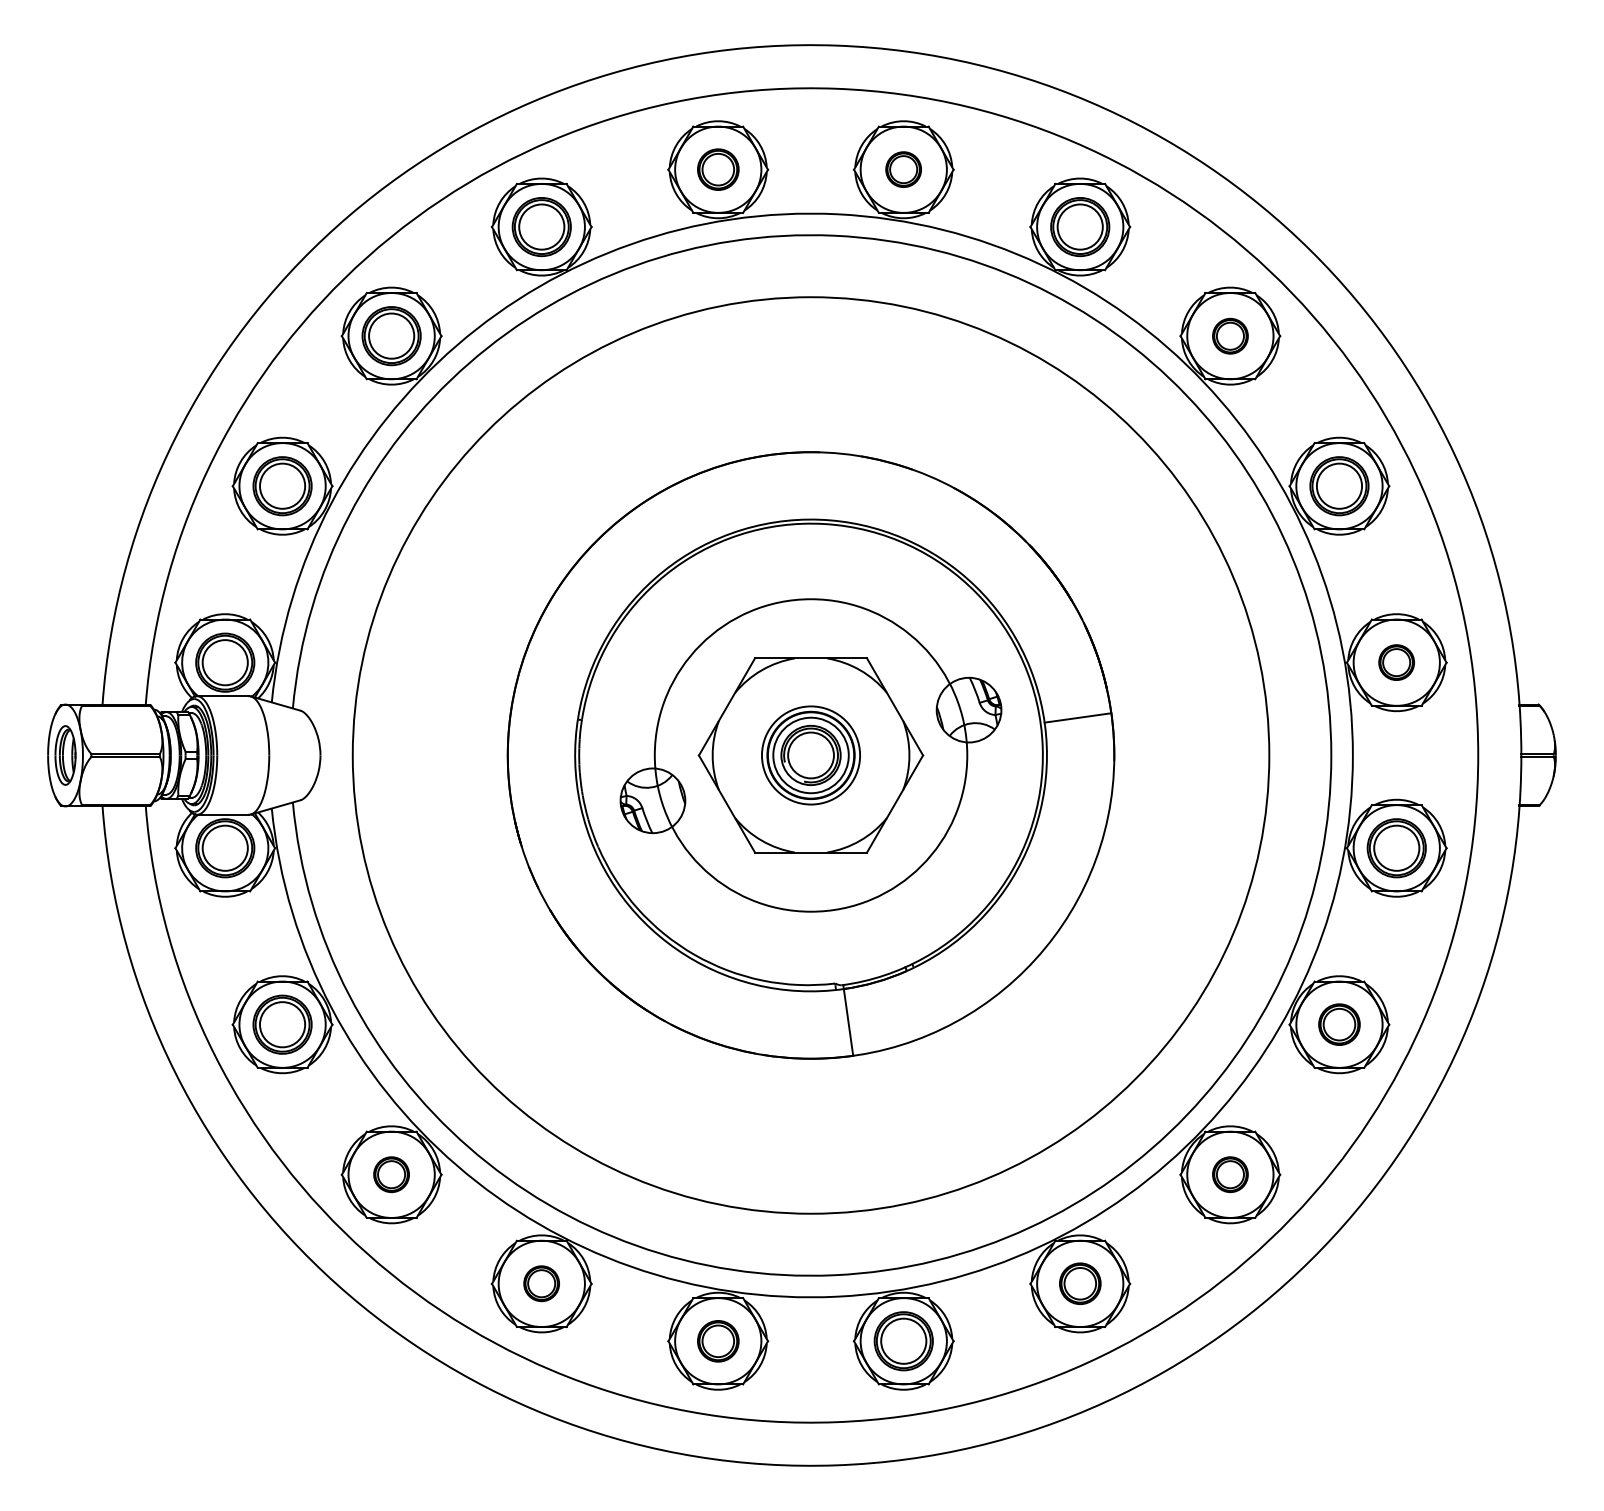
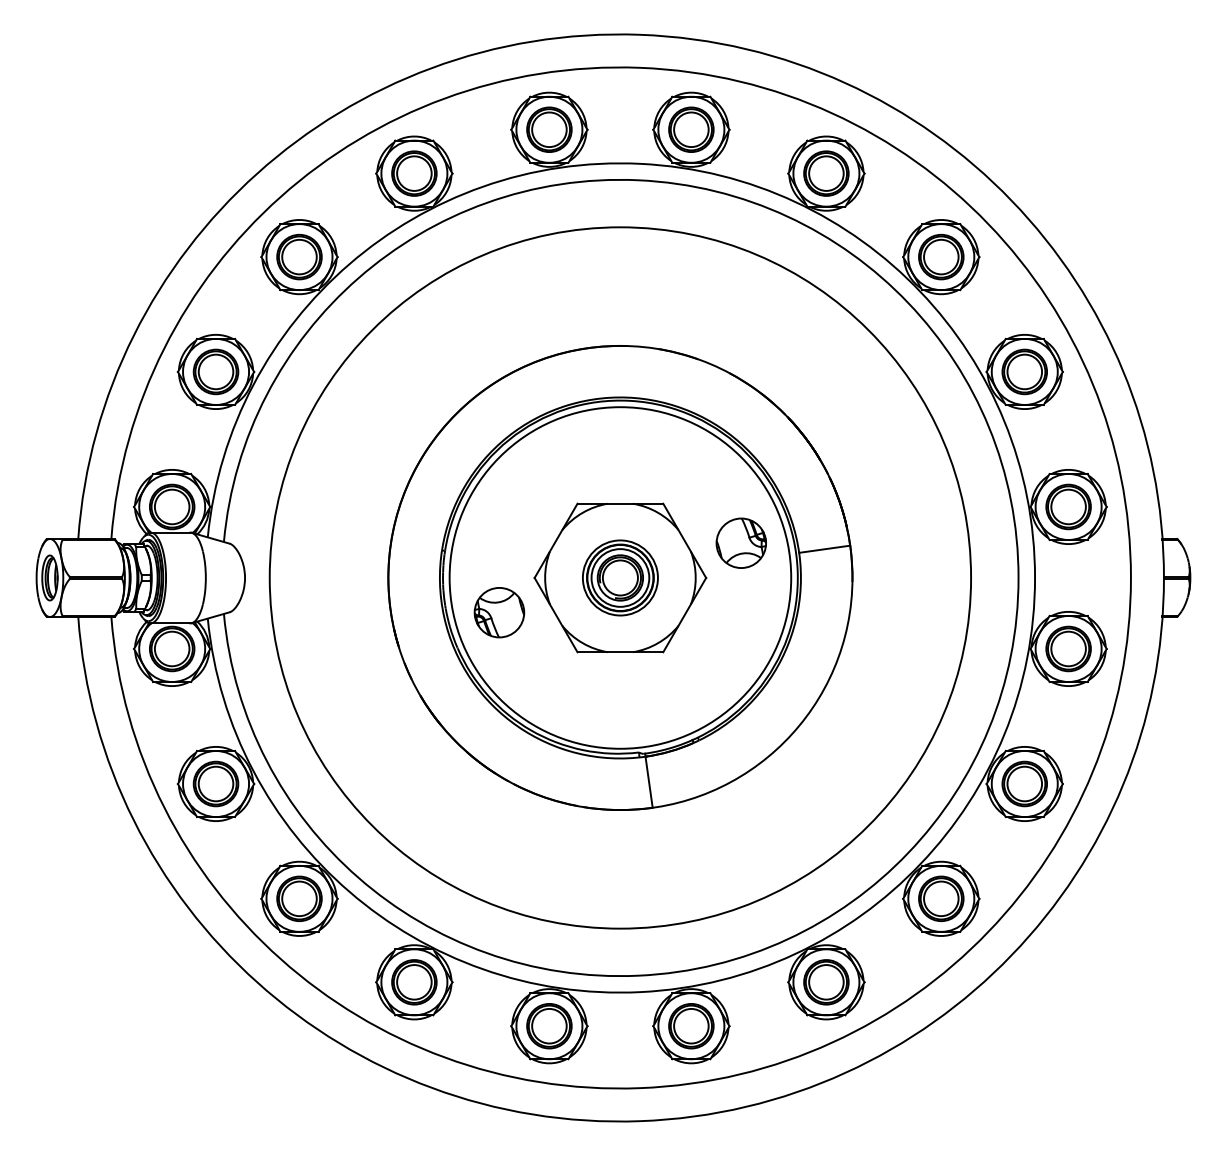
part: (718, 169) -> (549, 129), size x1.43
part: (903, 169) -> (691, 129), size x1.67
part: (1230, 336) -> (941, 257), size x1.67
part: (1396, 662) -> (1068, 506), size x1.67
circle: (810, 755) -> (620, 578), size x1.43
part: (1339, 1024) -> (1024, 783), size x1.43
part: (391, 1174) -> (299, 898), size x1.67
part: (1230, 1174) -> (941, 898), size x1.67
part: (541, 1283) -> (414, 982), size x1.67
part: (1080, 1283) -> (826, 982), size x1.43
part: (718, 1341) -> (549, 1026), size x1.43

